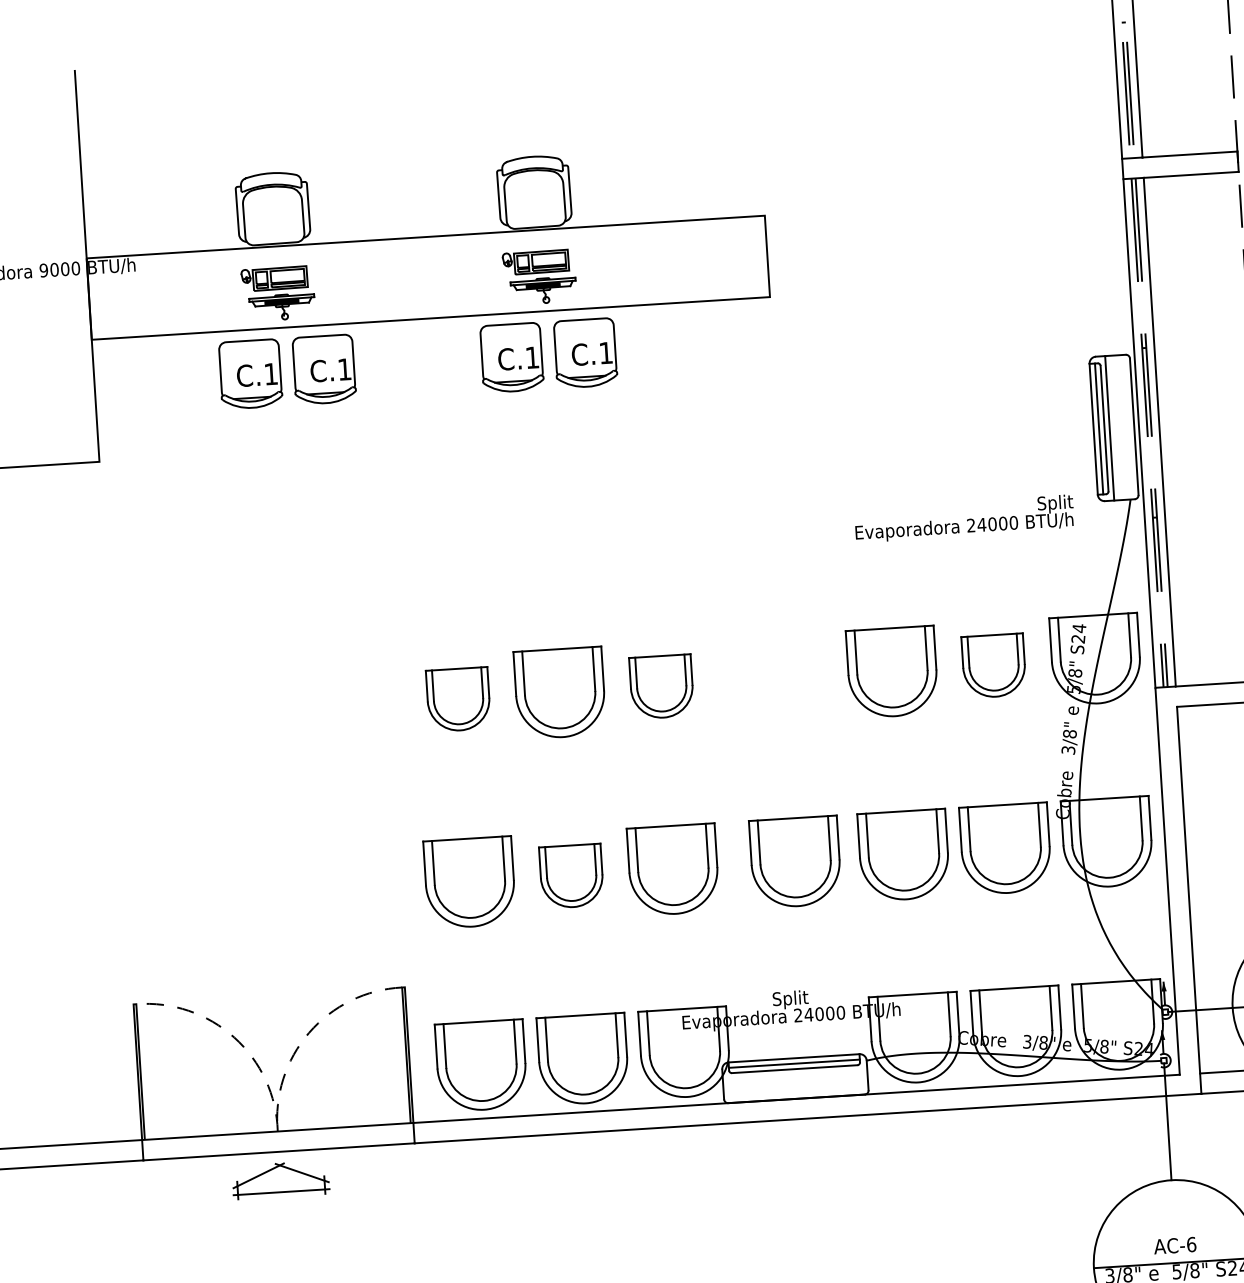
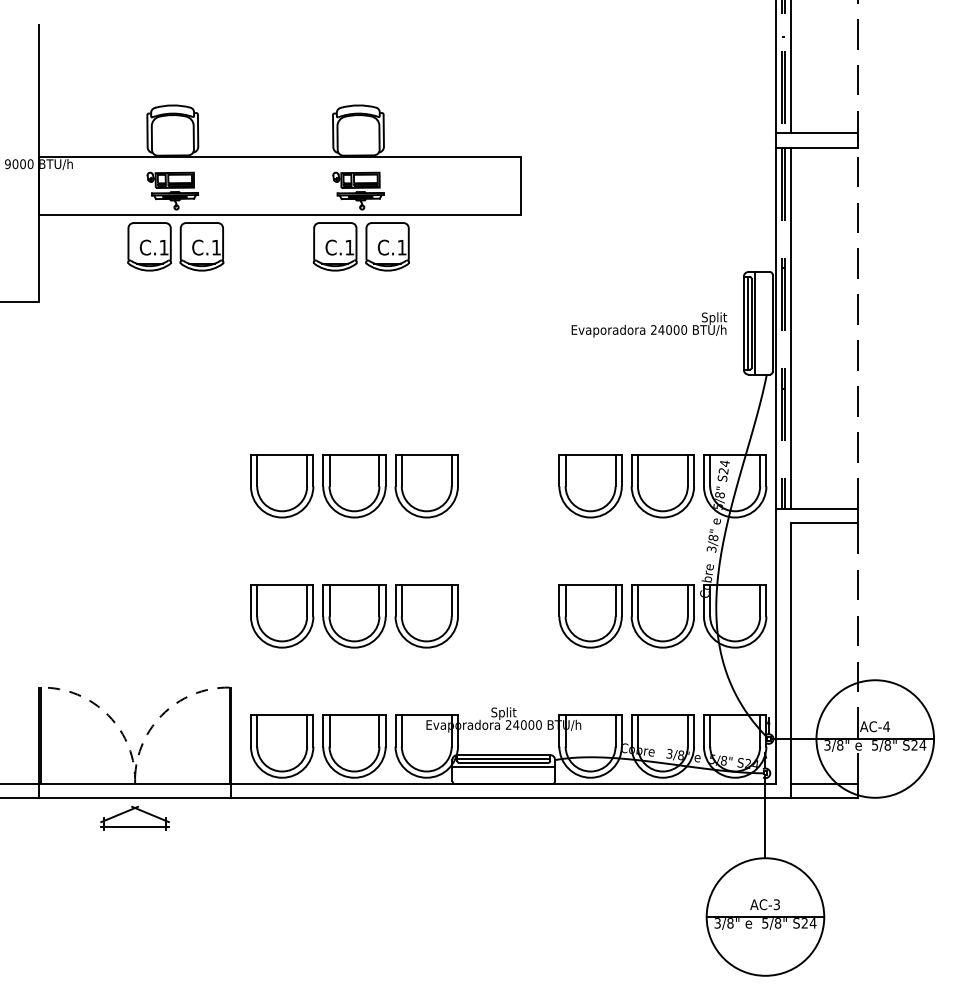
text: (964, 518) -> (649, 324), moved
part: (993, 666) -> (662, 486), size x1.43
part: (661, 687) -> (426, 486), size x1.43
part: (458, 699) -> (282, 486), size x1.43
part: (795, 862) -> (513, 616), removed
part: (571, 876) -> (354, 616), size x1.43
line: (794, 1074) -> (503, 766), added
text: (1191, 1244) -> (776, 904), AC-6 -> AC-3

